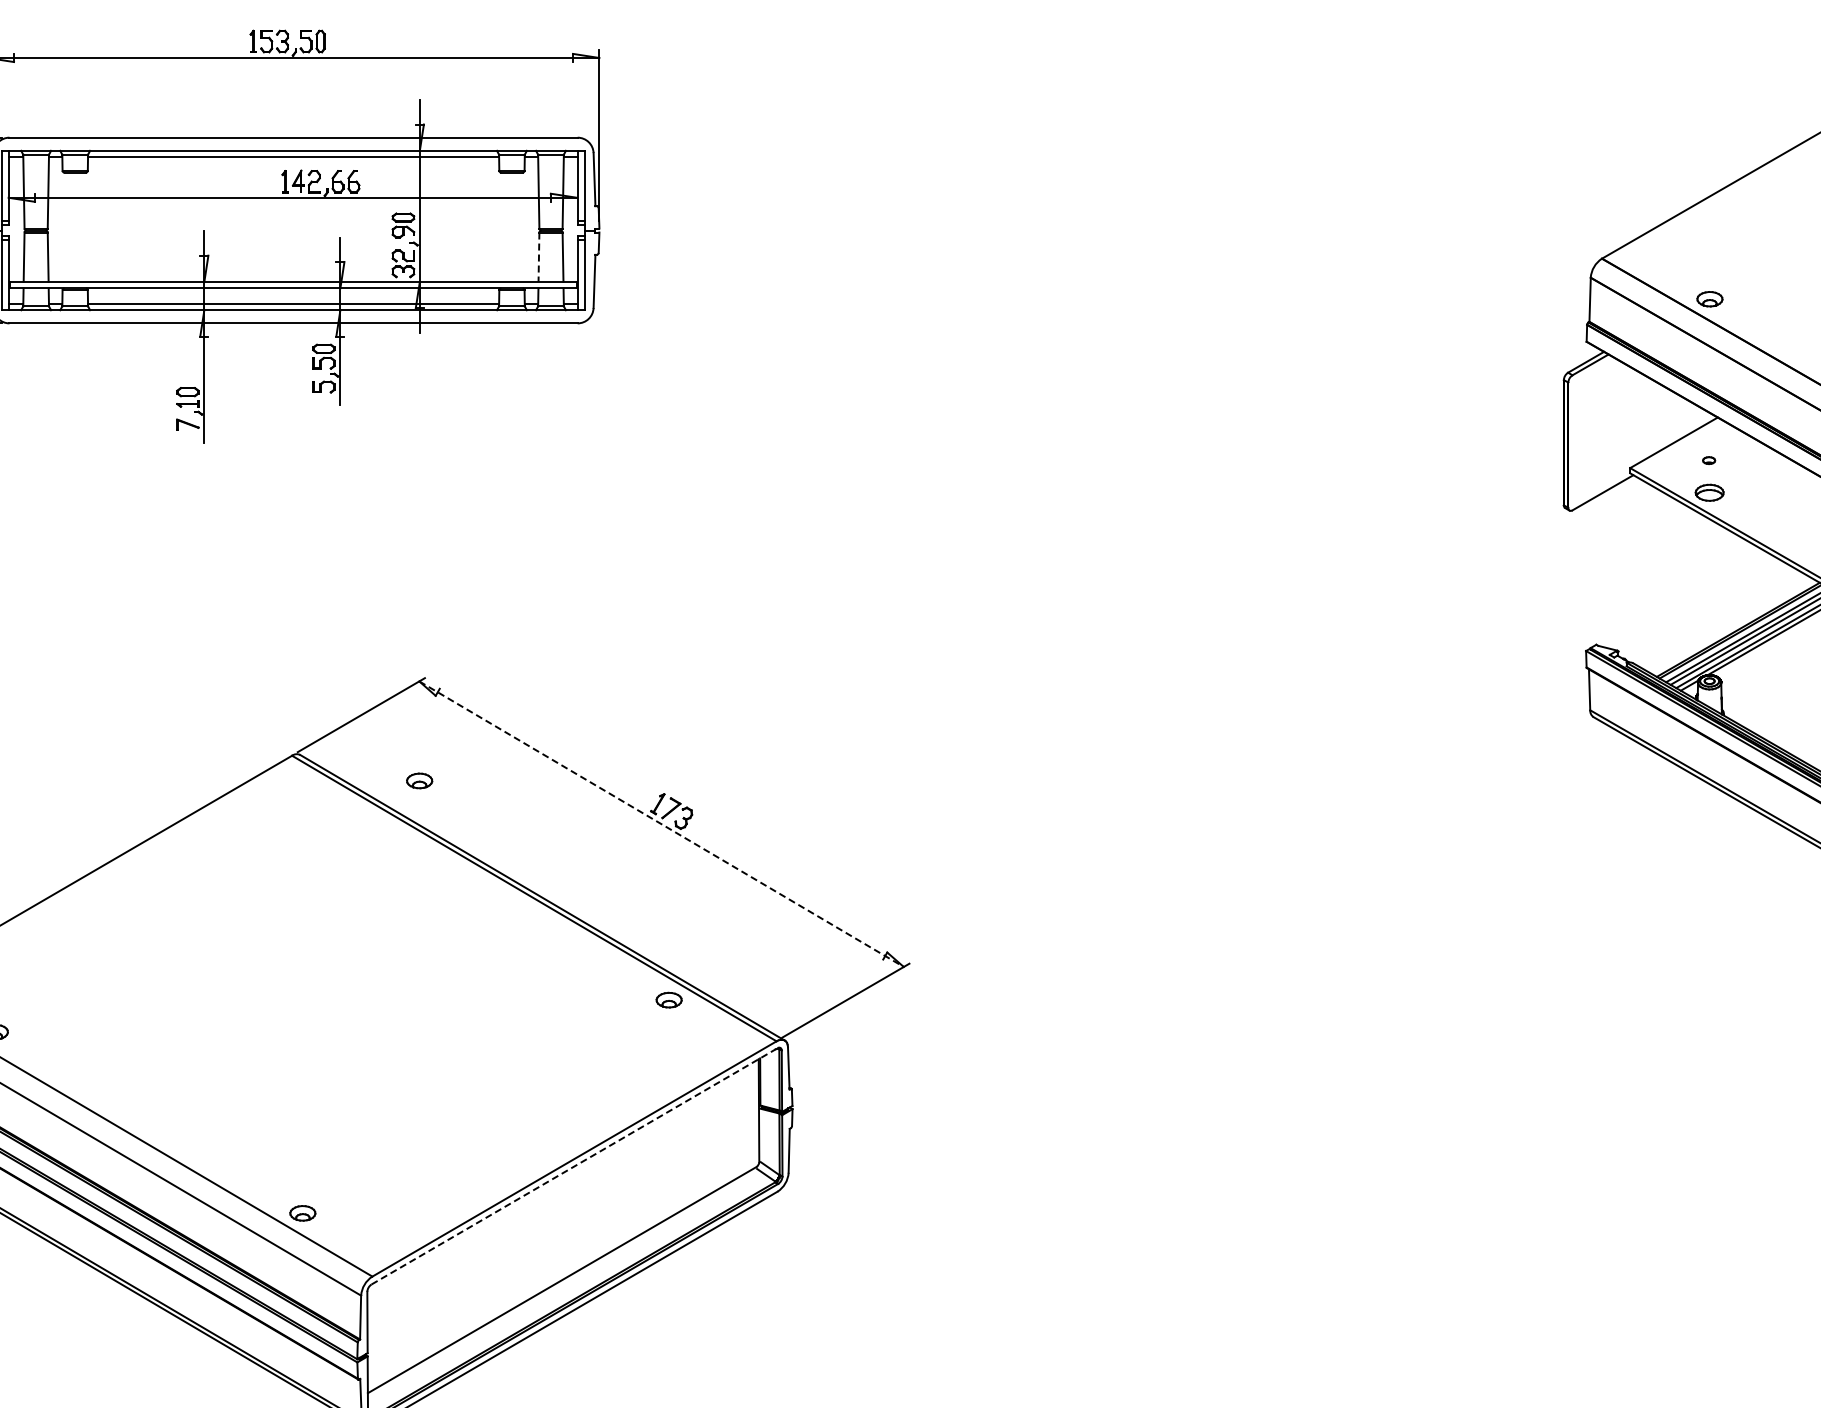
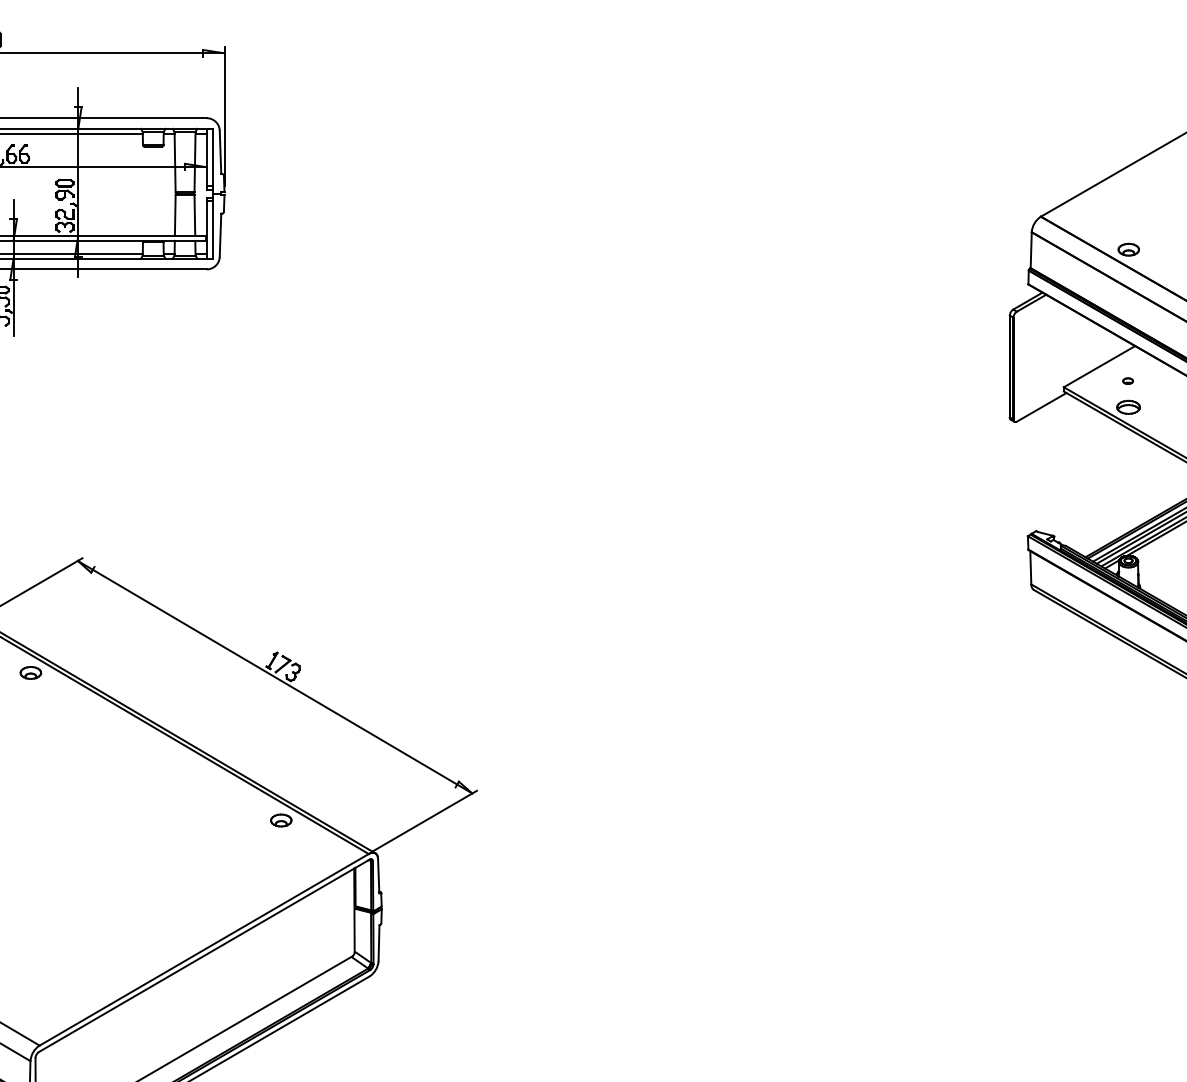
line: (538, 257) -> (174, 215), dashed -> solid
part: (419, 780) -> (30, 672), moved
line: (661, 824) -> (275, 677), dashed -> solid
line: (574, 1166) -> (204, 955), dashed -> solid

